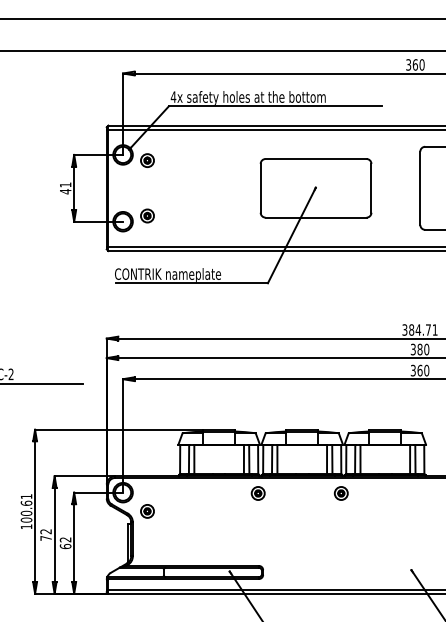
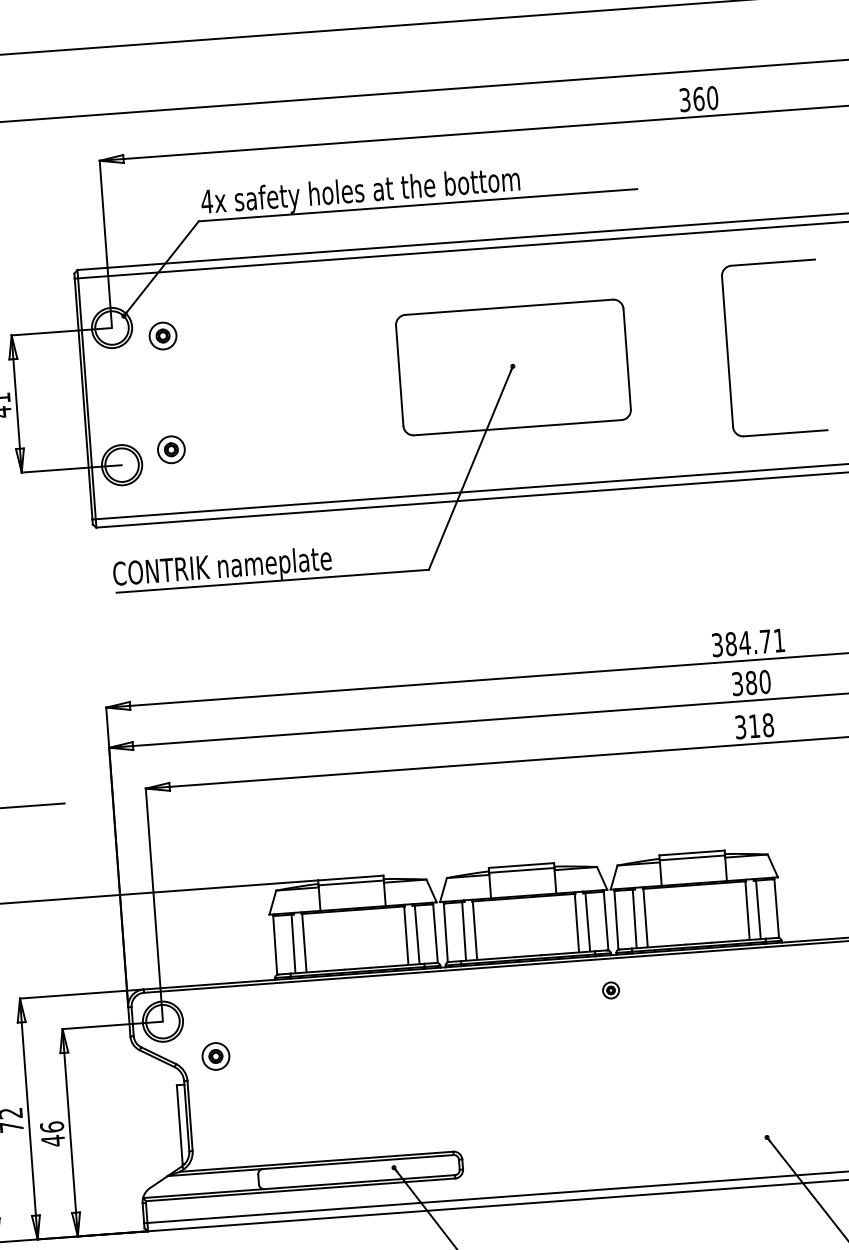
text: (423, 370) -> (761, 725), 360 -> 318
part: (257, 493) -> (439, 1003), removed
part: (340, 493) -> (609, 990), size x0.6
text: (65, 543) -> (52, 1134), 62 -> 46

